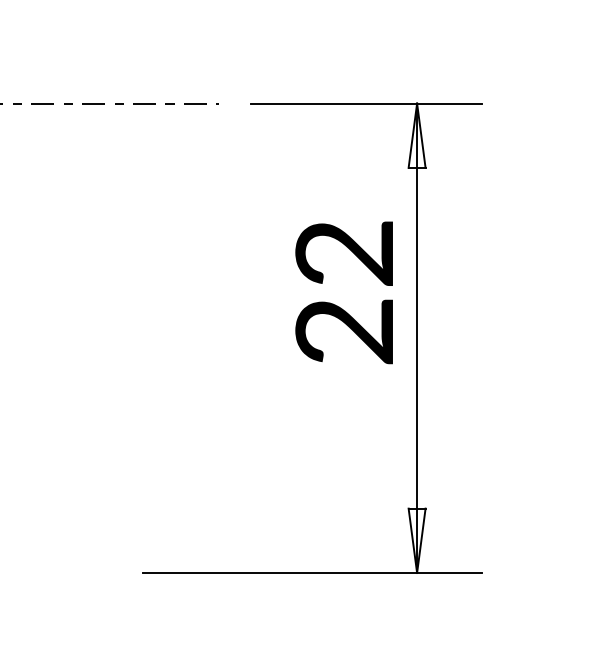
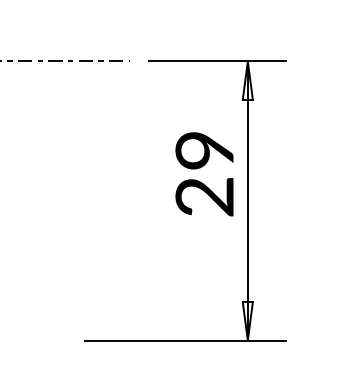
text: (344, 253) -> (204, 150), 22 -> 29

